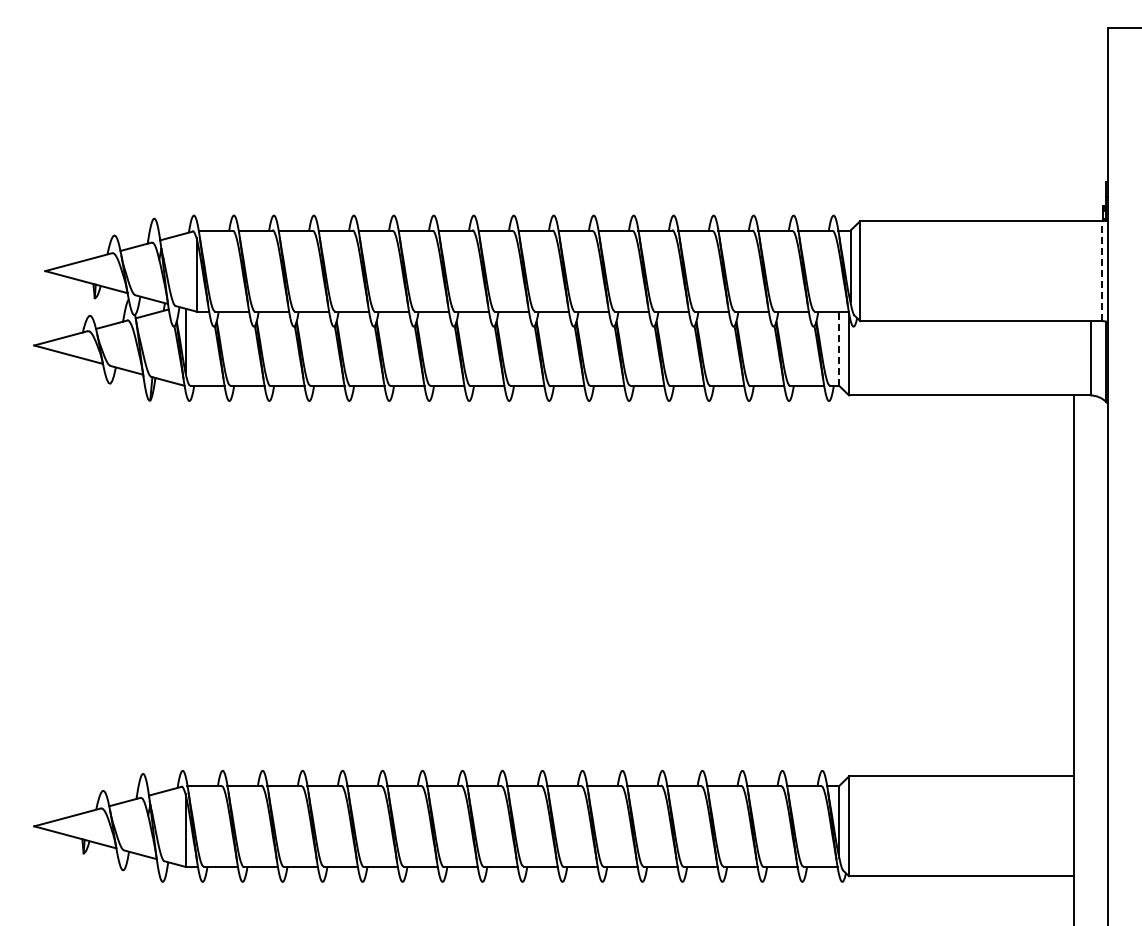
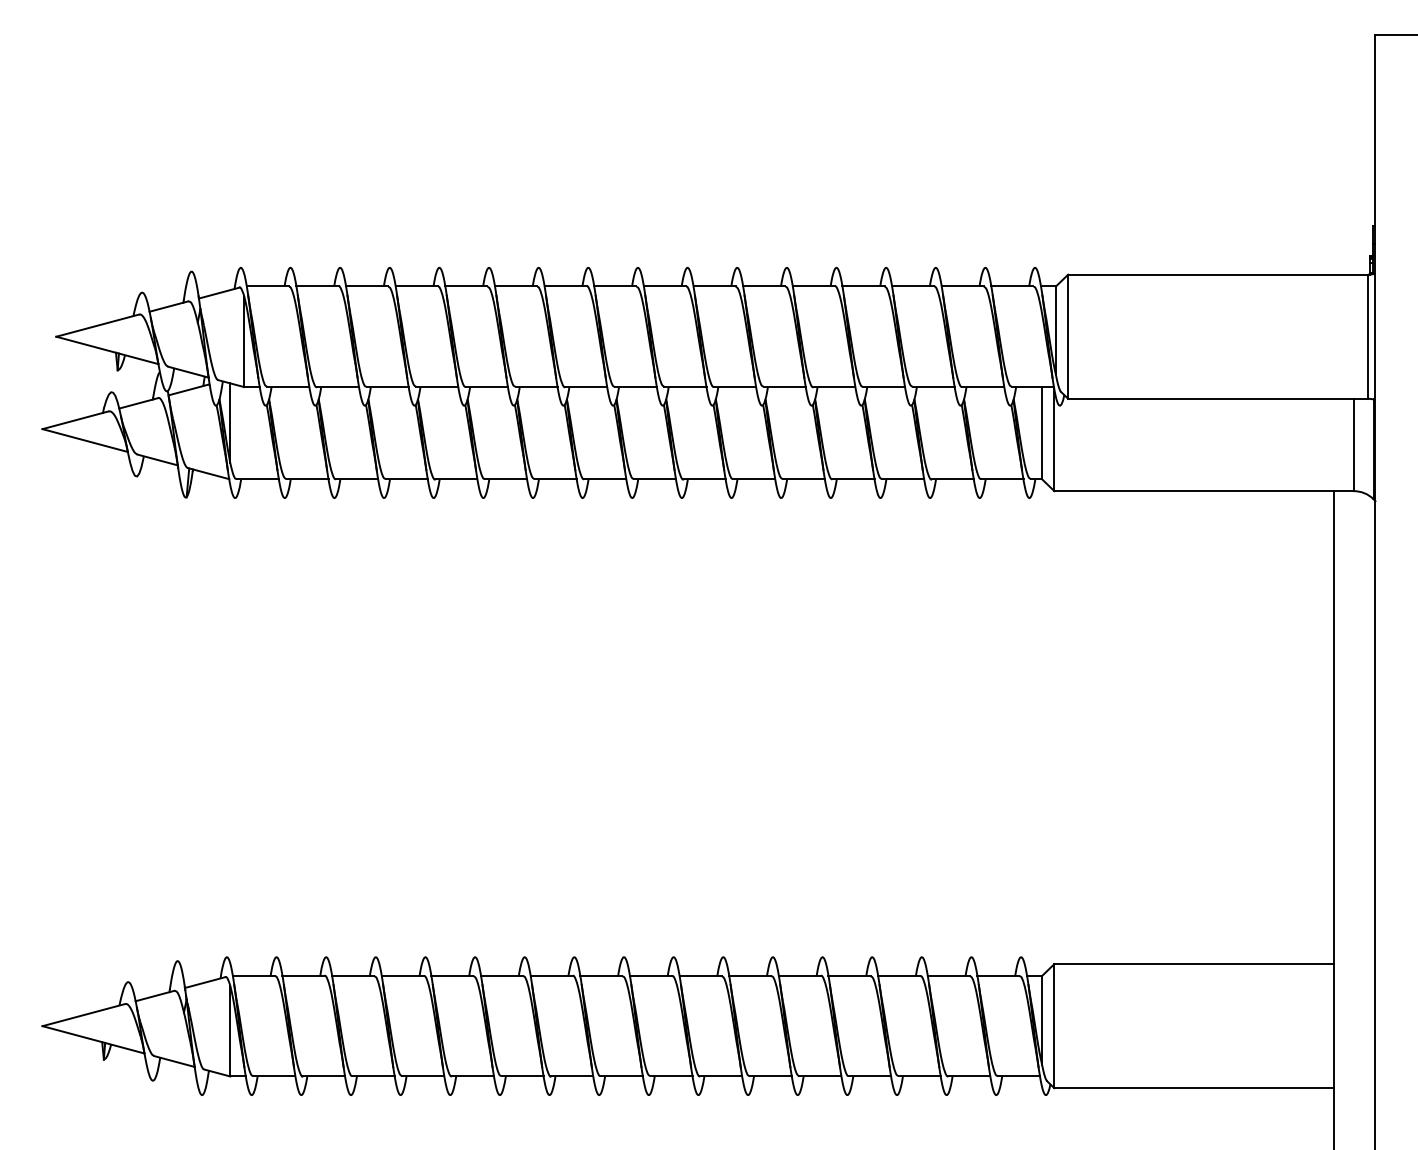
line: (1101, 271) -> (1367, 337), dashed -> solid
line: (839, 348) -> (1042, 432), dashed -> solid

